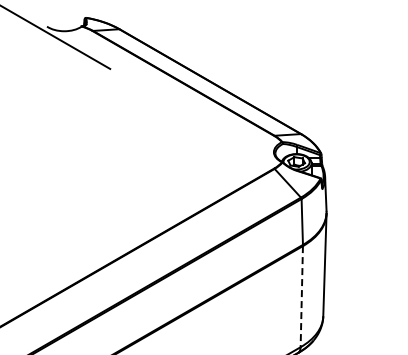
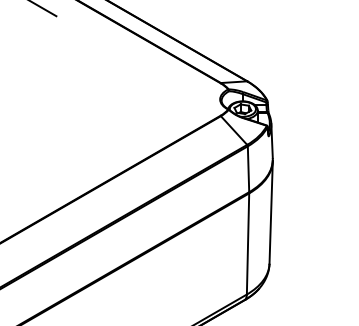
line: (301, 296) -> (247, 243), dashed -> solid

